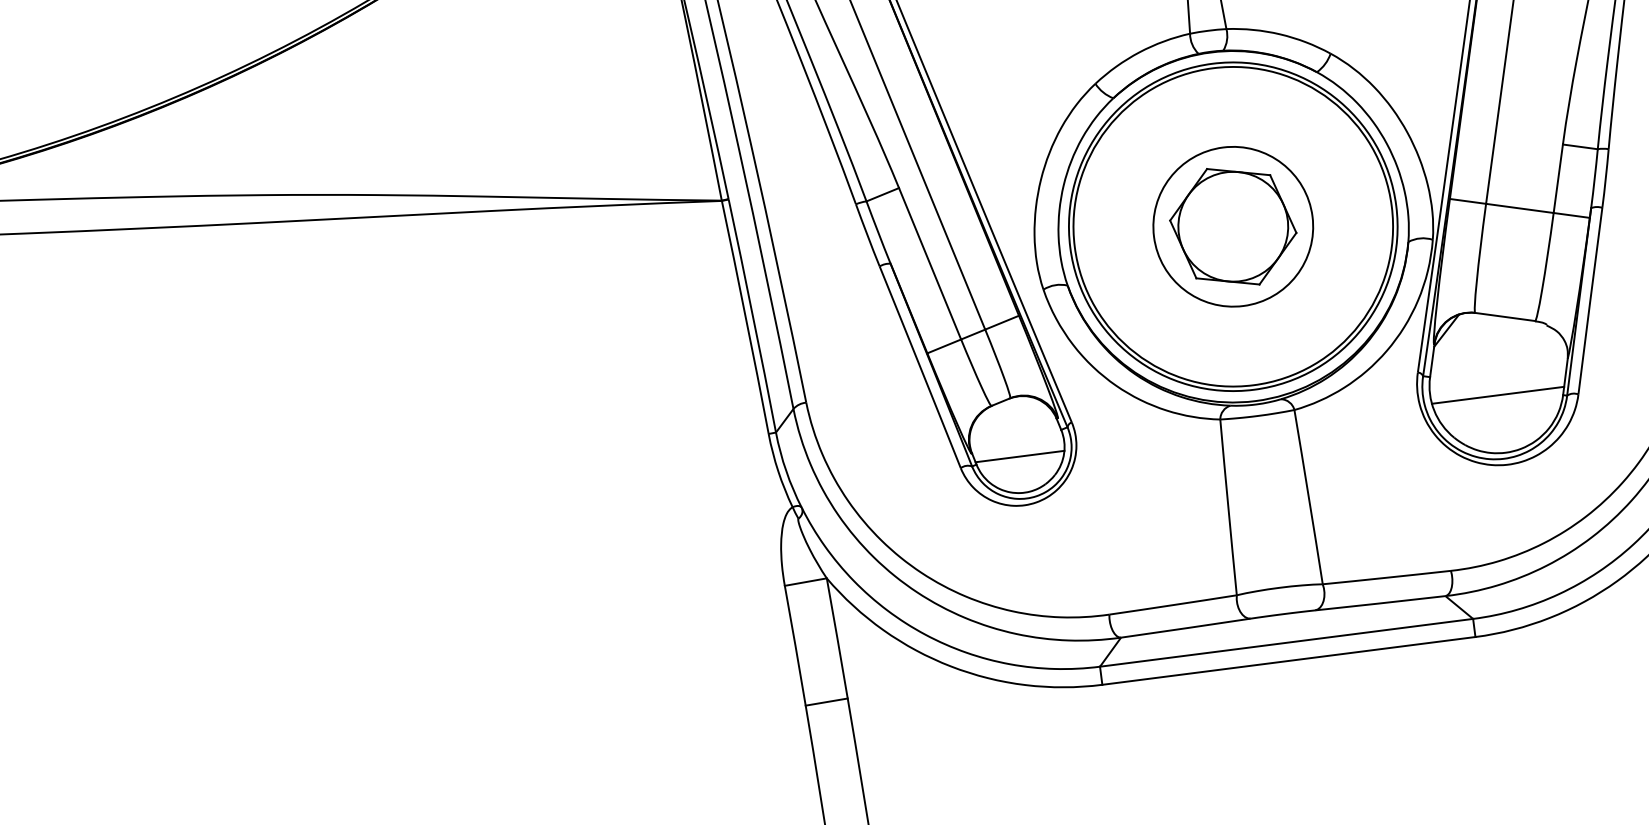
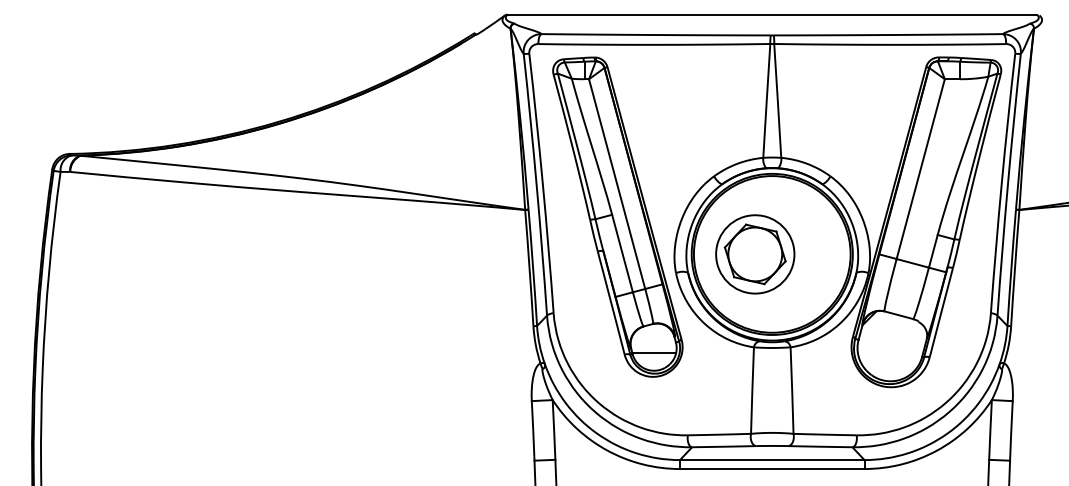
part: (1233, 226) -> (755, 254), moved
line: (1497, 394) -> (890, 352), removed

